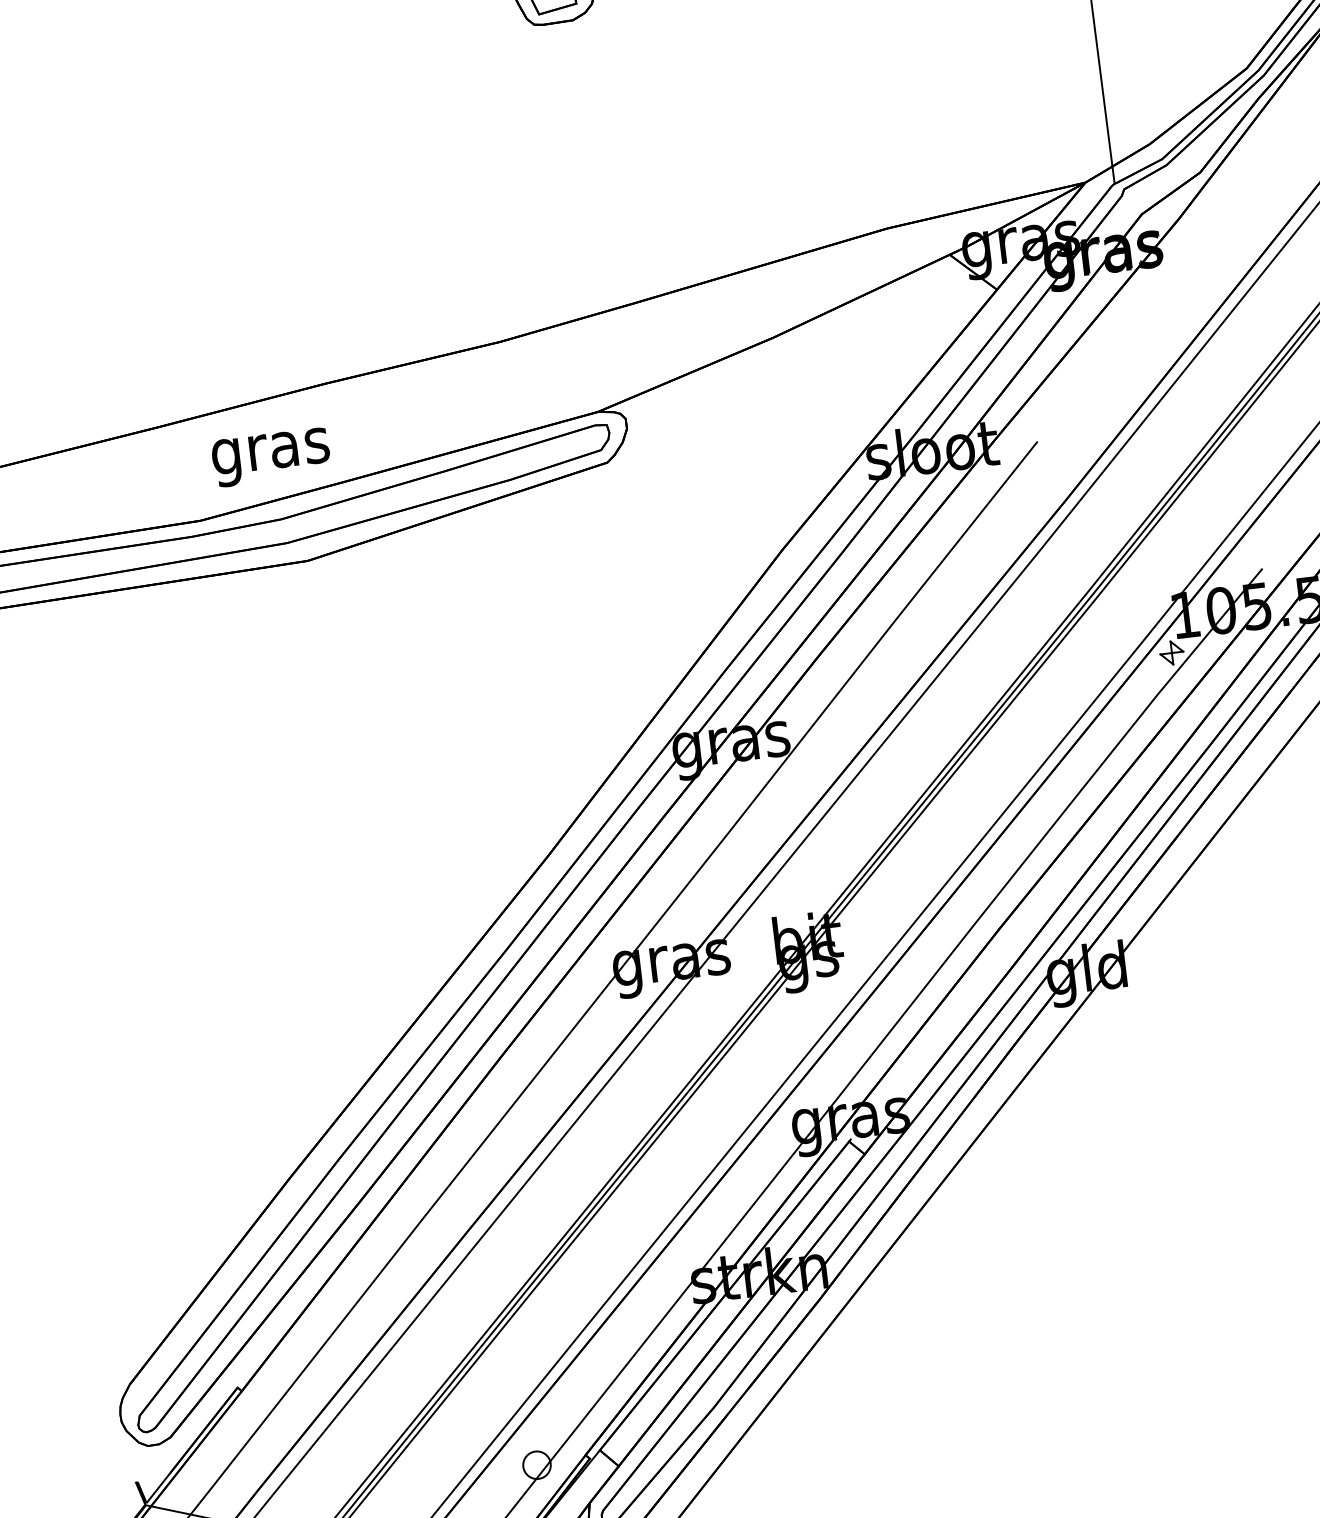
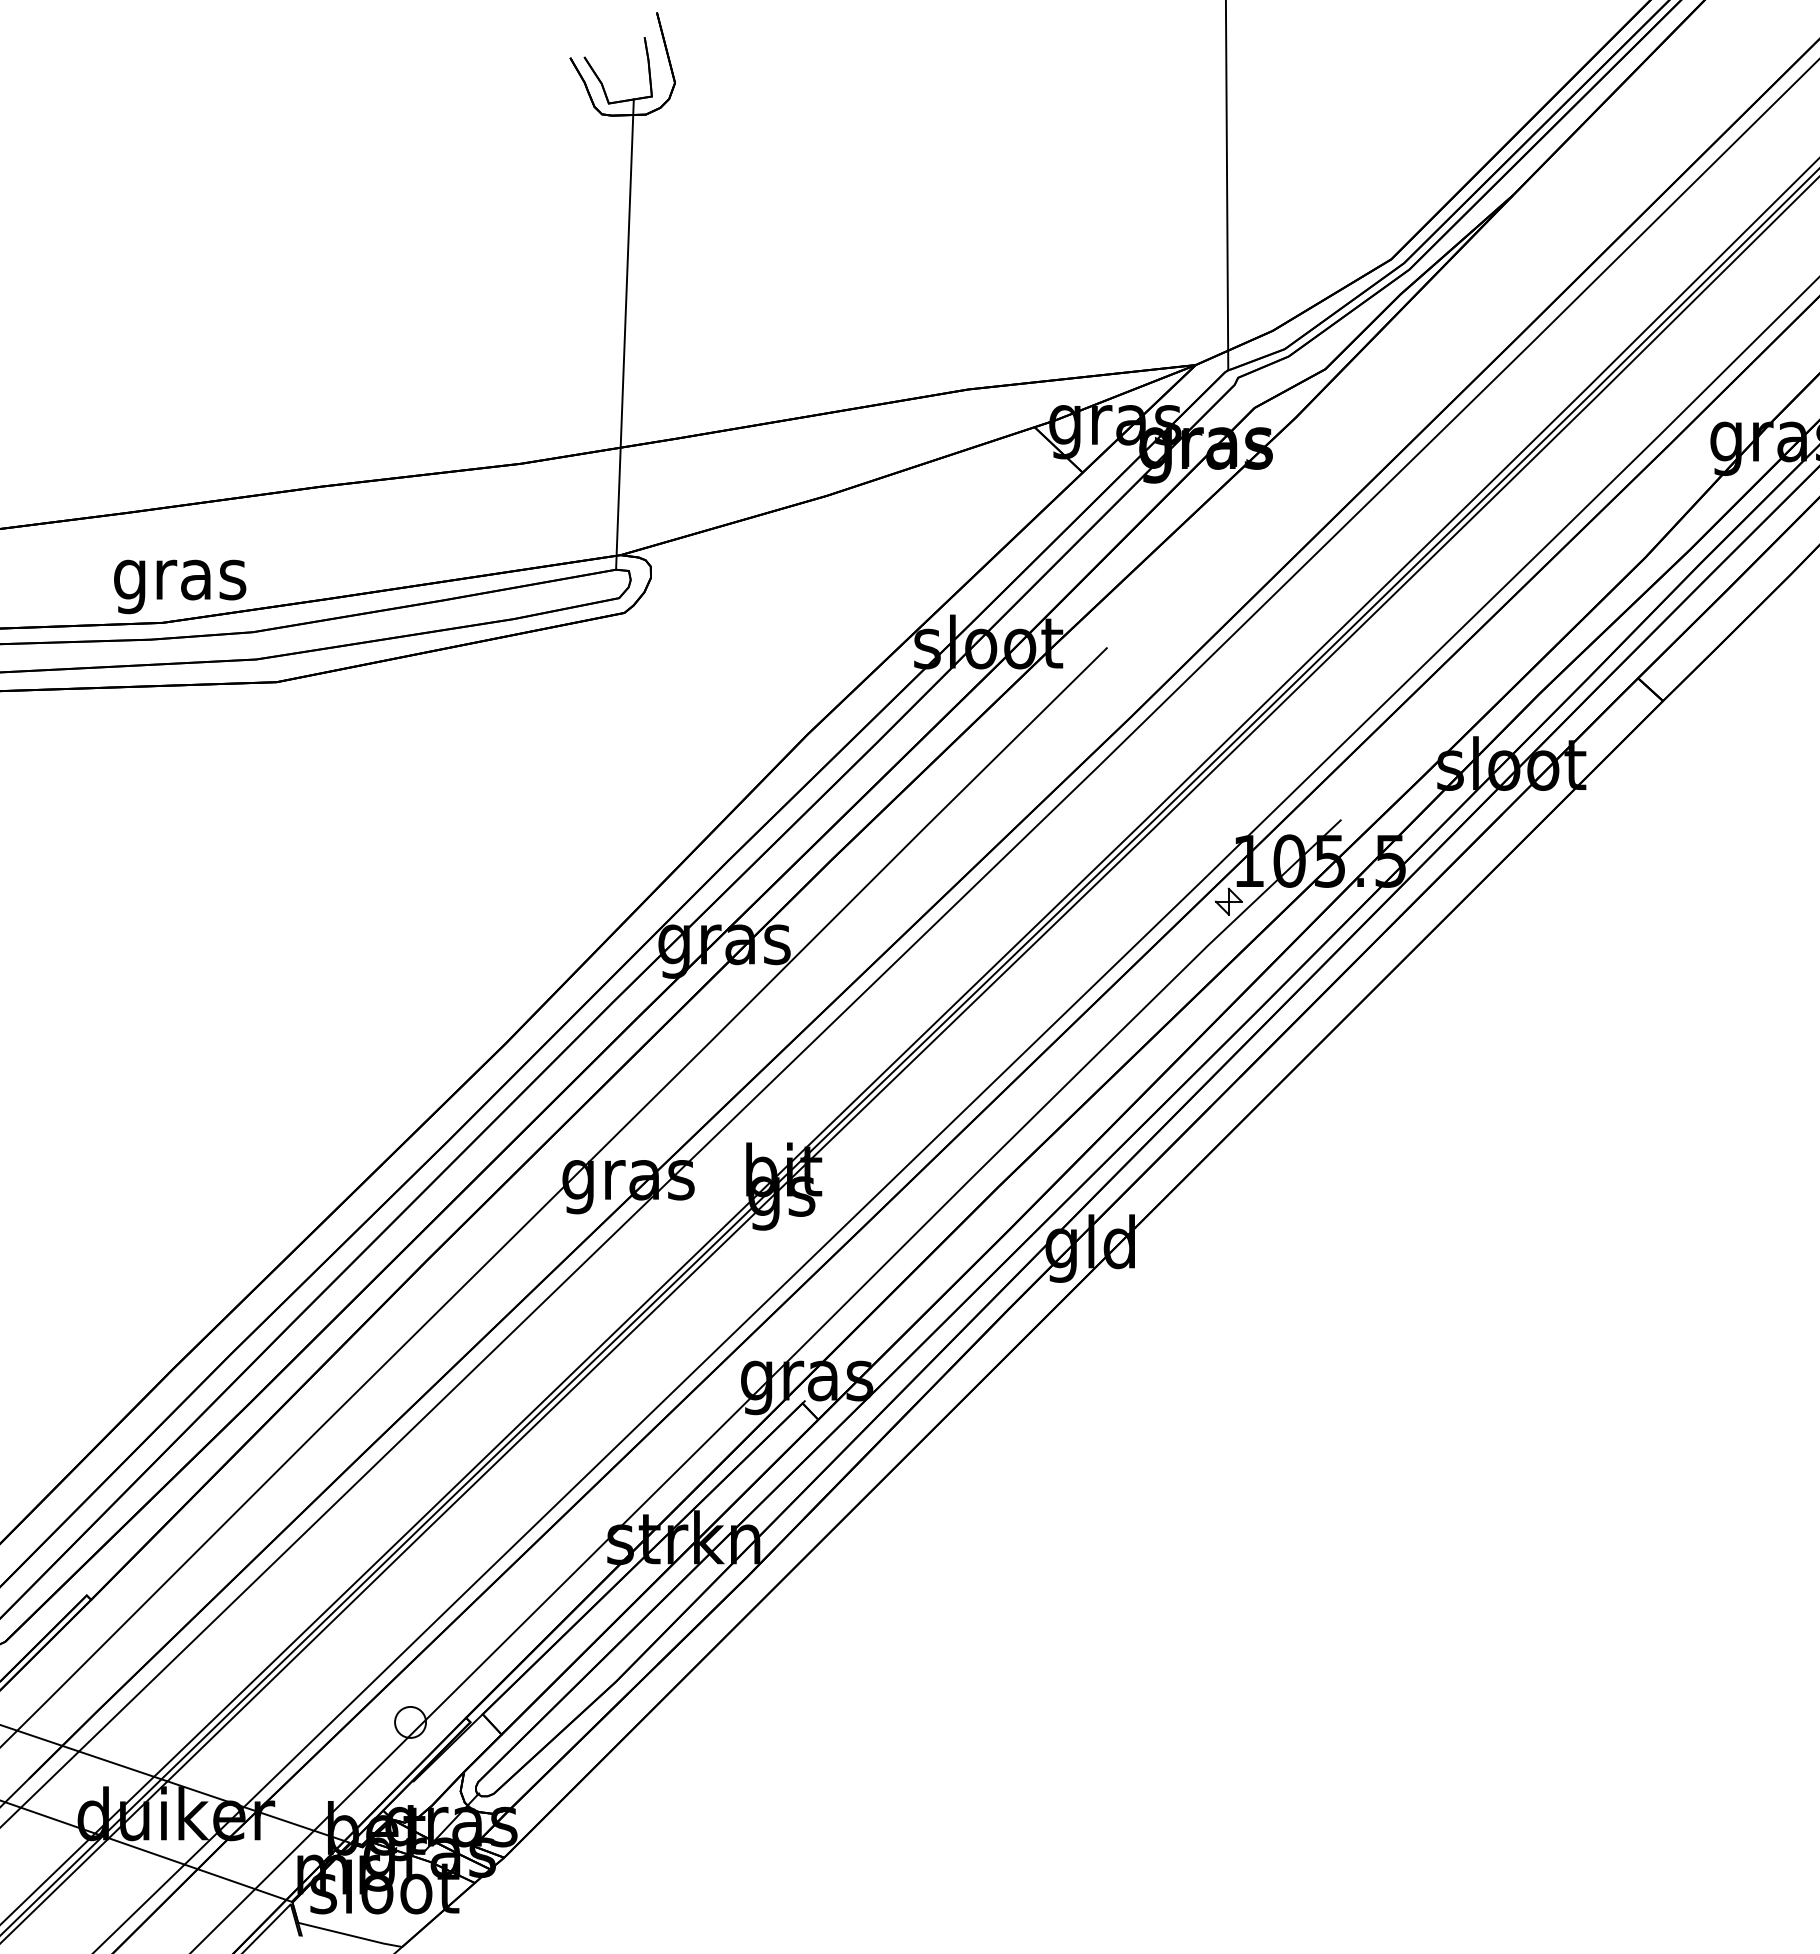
line: (577, 216) -> (624, 334), added
text: (271, 457) -> (180, 586), moved

